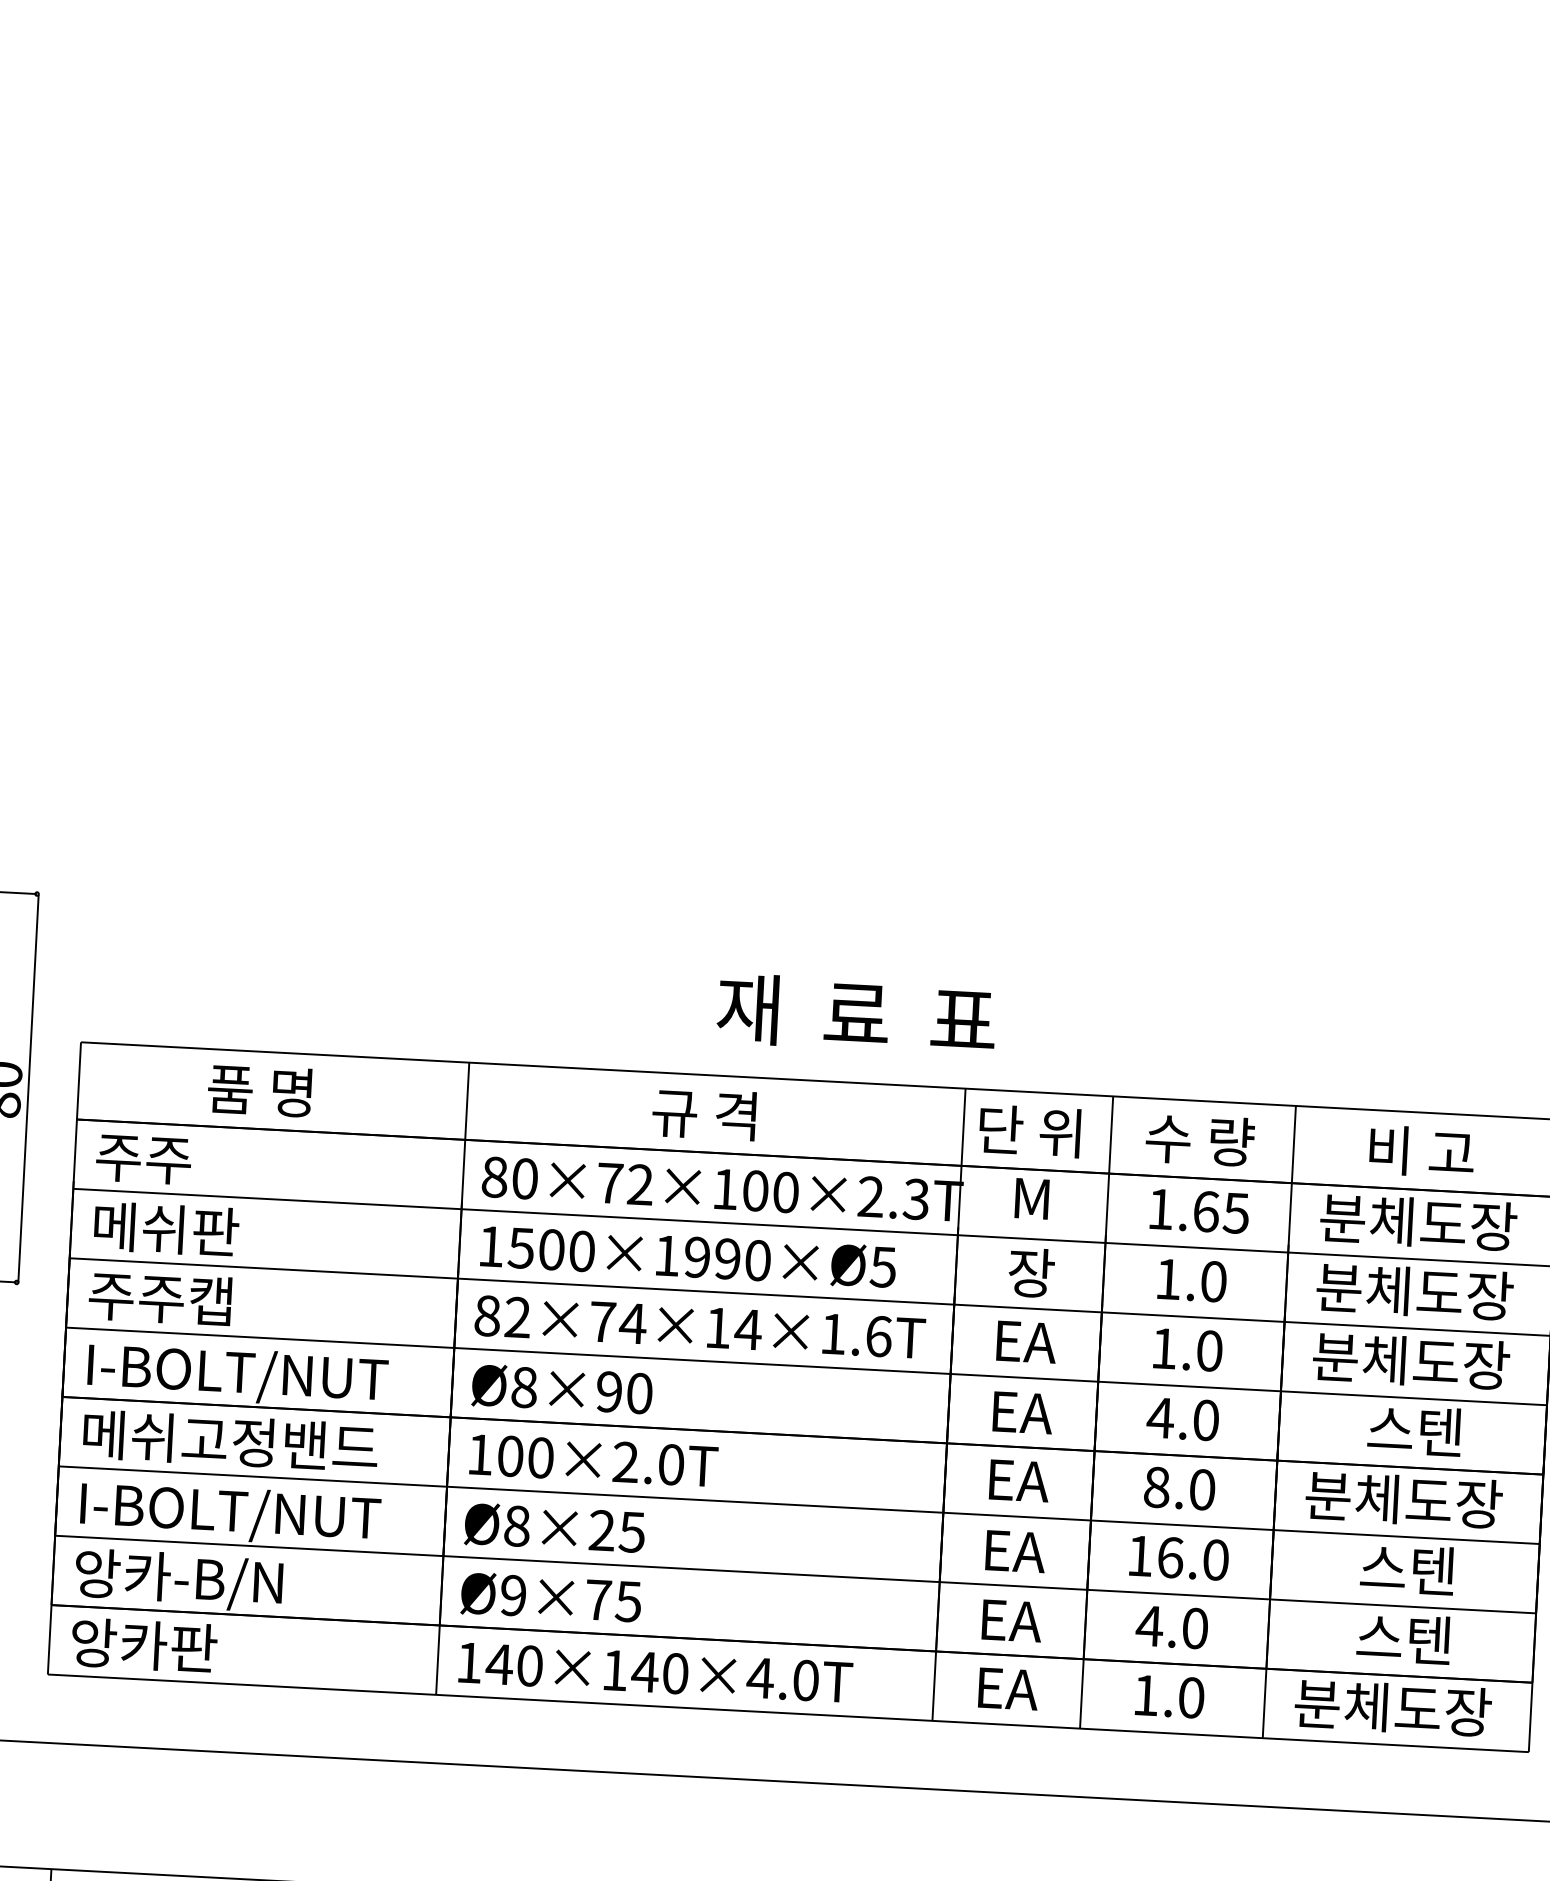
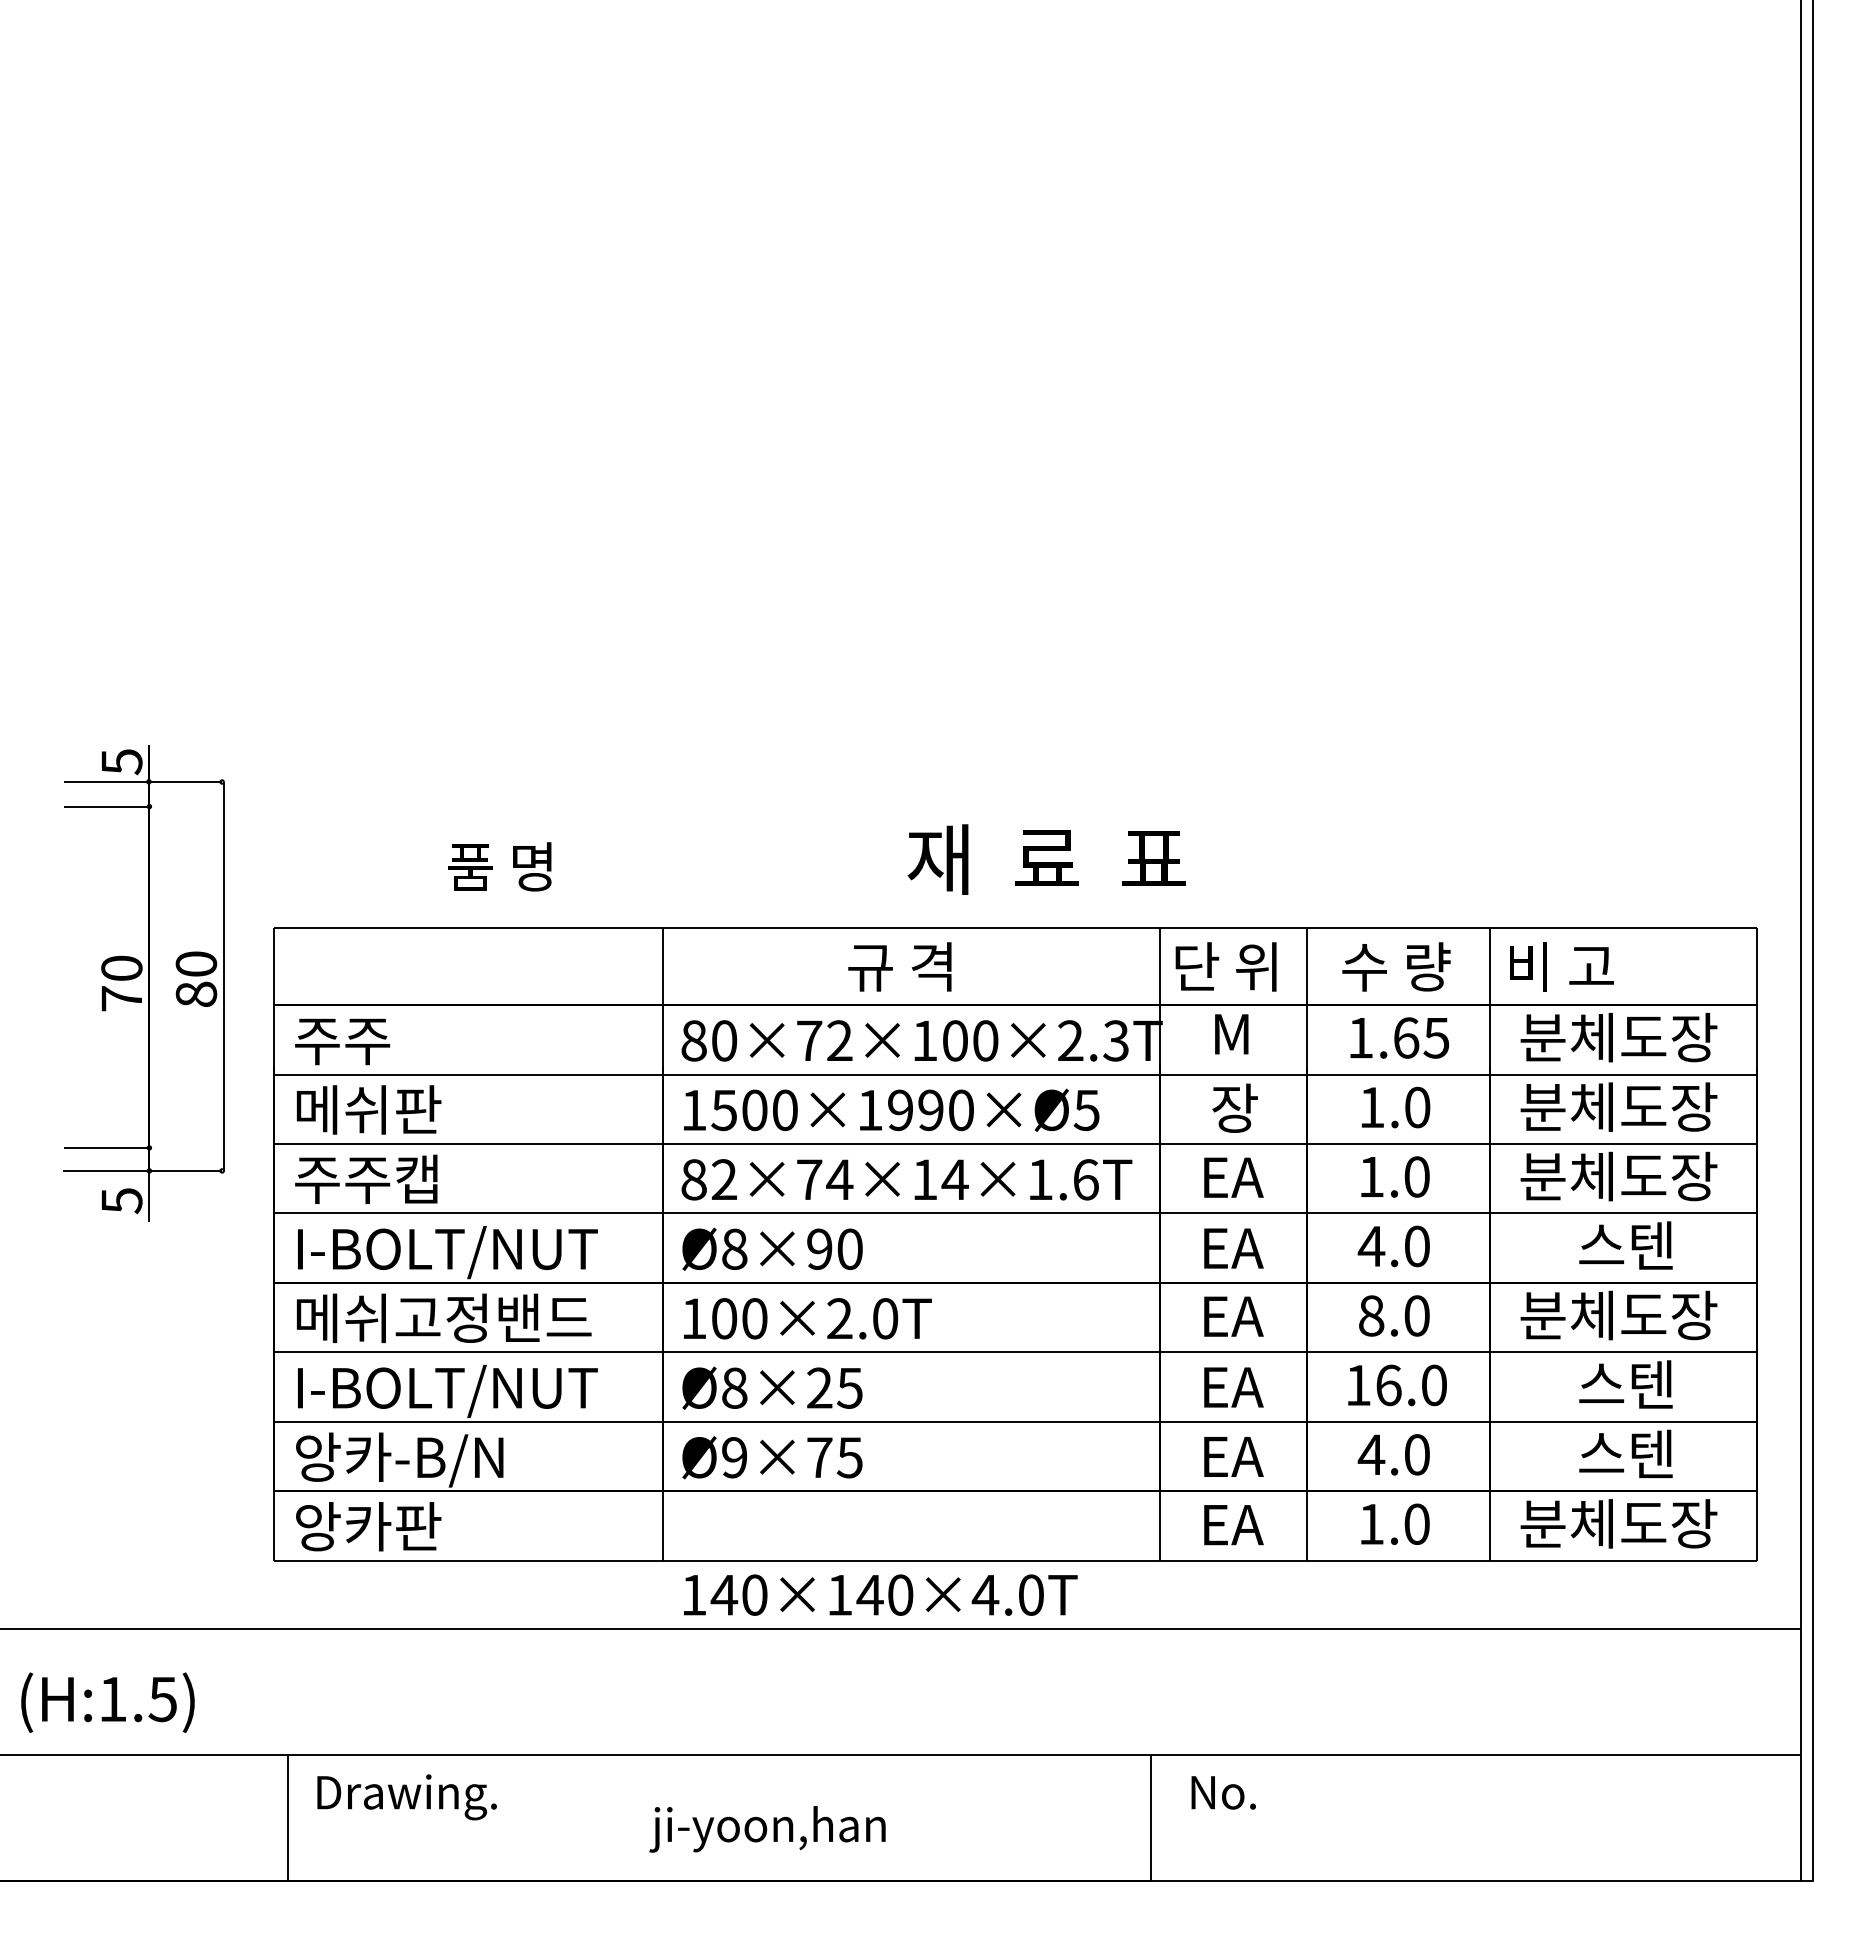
text: (259, 1090) -> (499, 866), moved
text: (1421, 1151) -> (1561, 966), moved
text: (655, 1671) -> (880, 1594), moved

